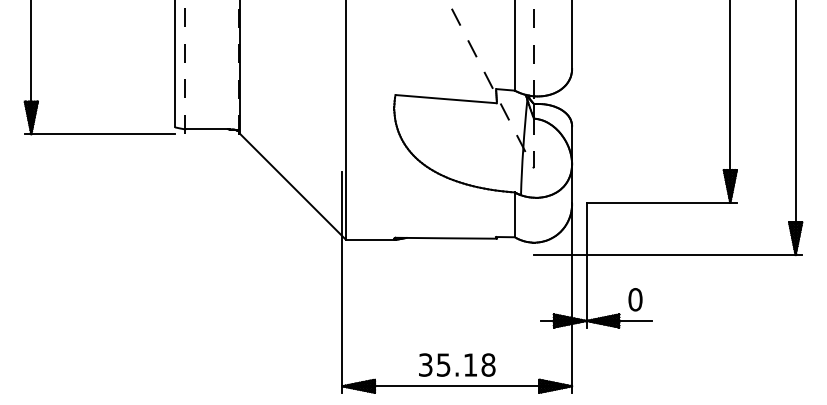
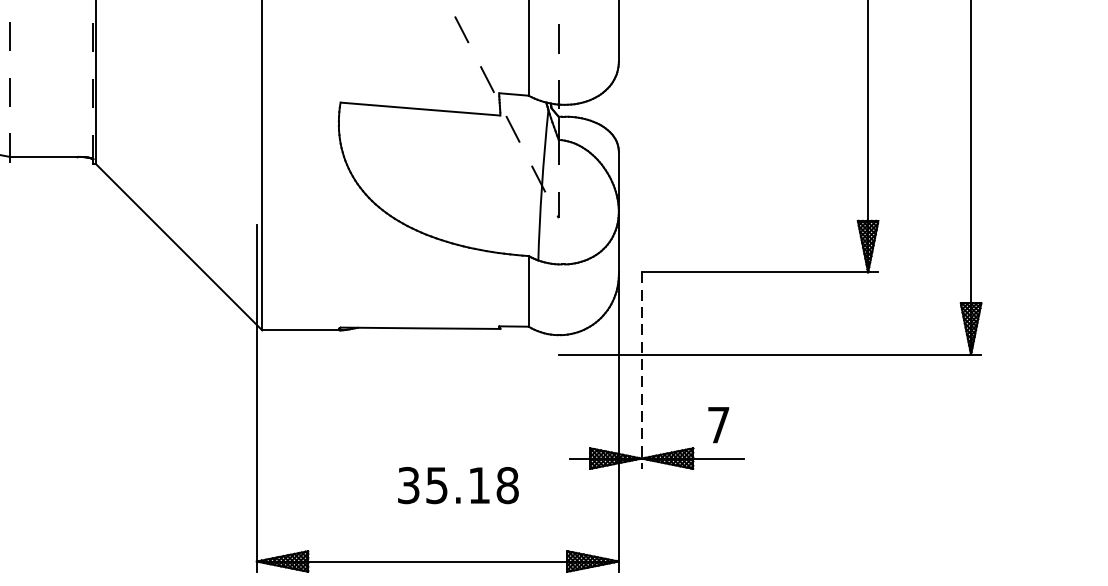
line: (586, 265) -> (641, 371), solid -> dashed
text: (635, 299) -> (718, 424), 0 -> 7
text: (457, 364) -> (458, 484), moved

